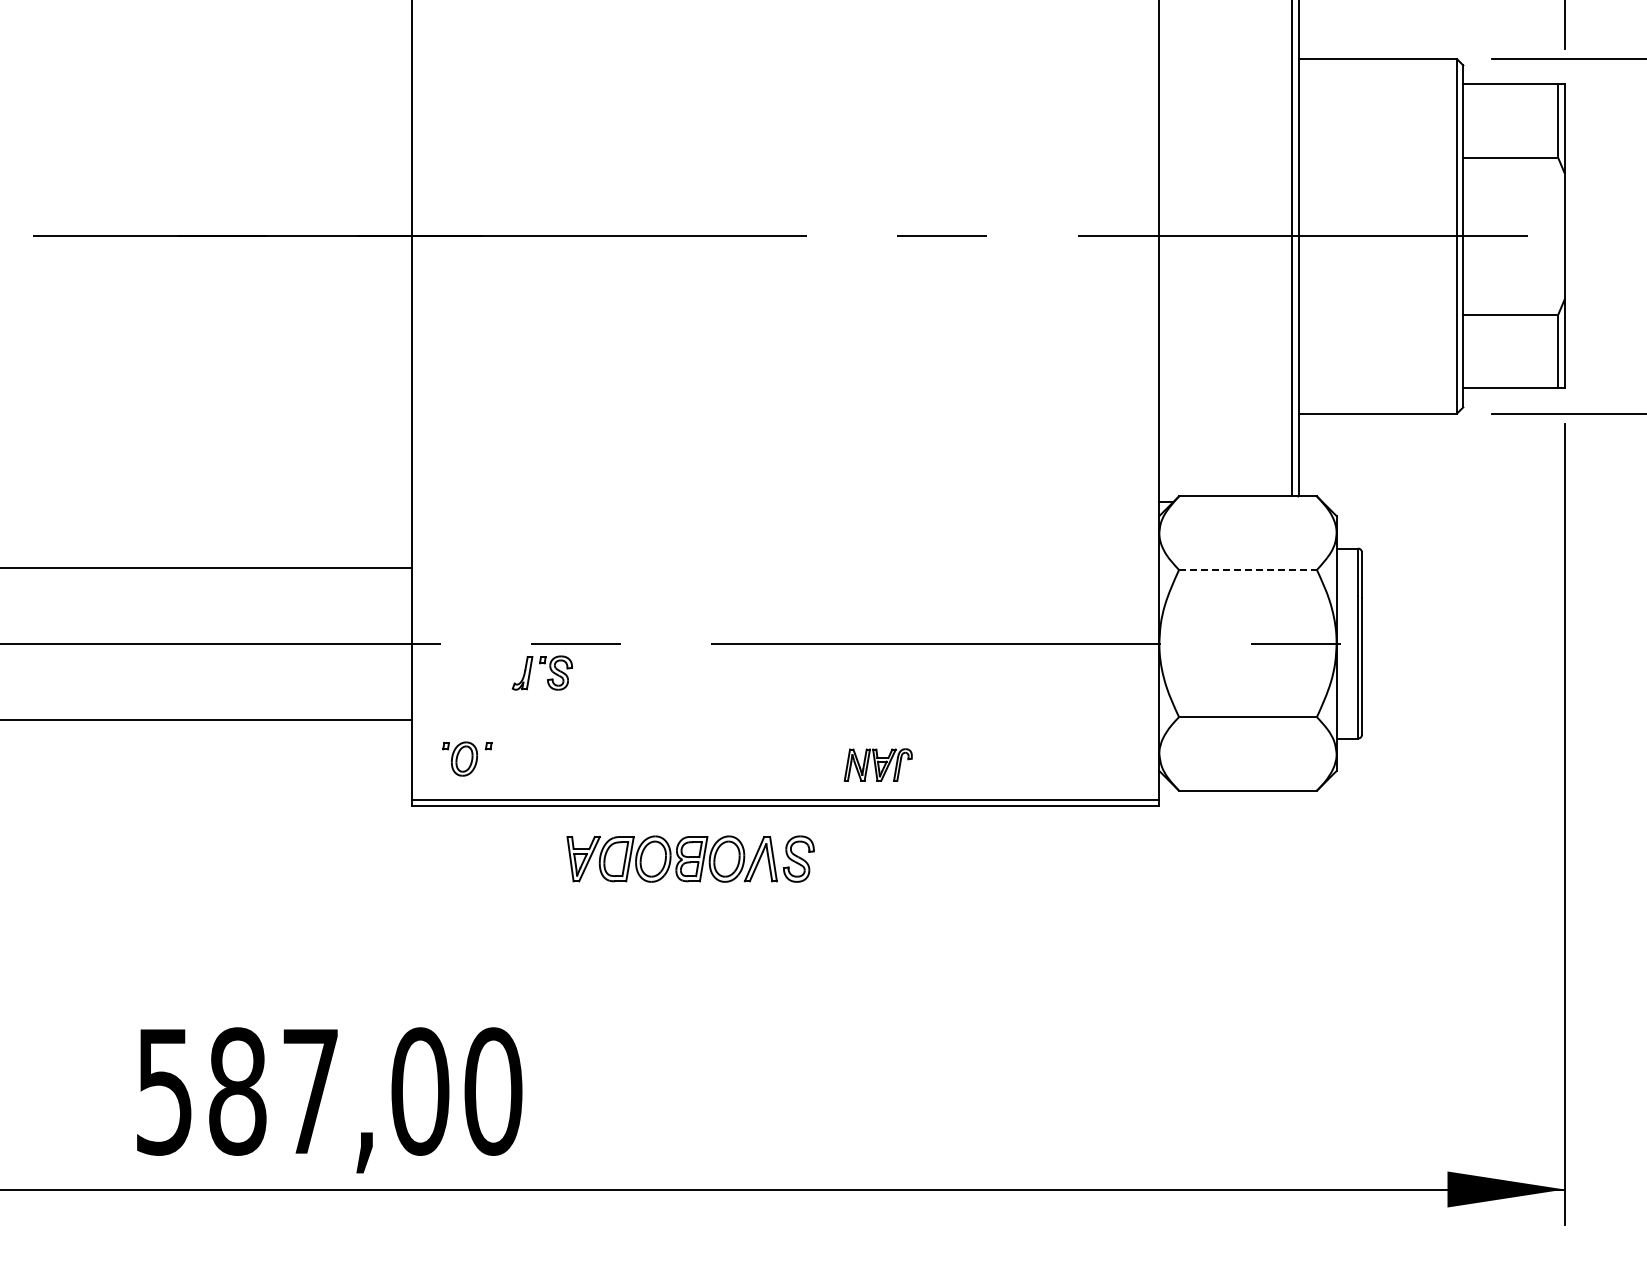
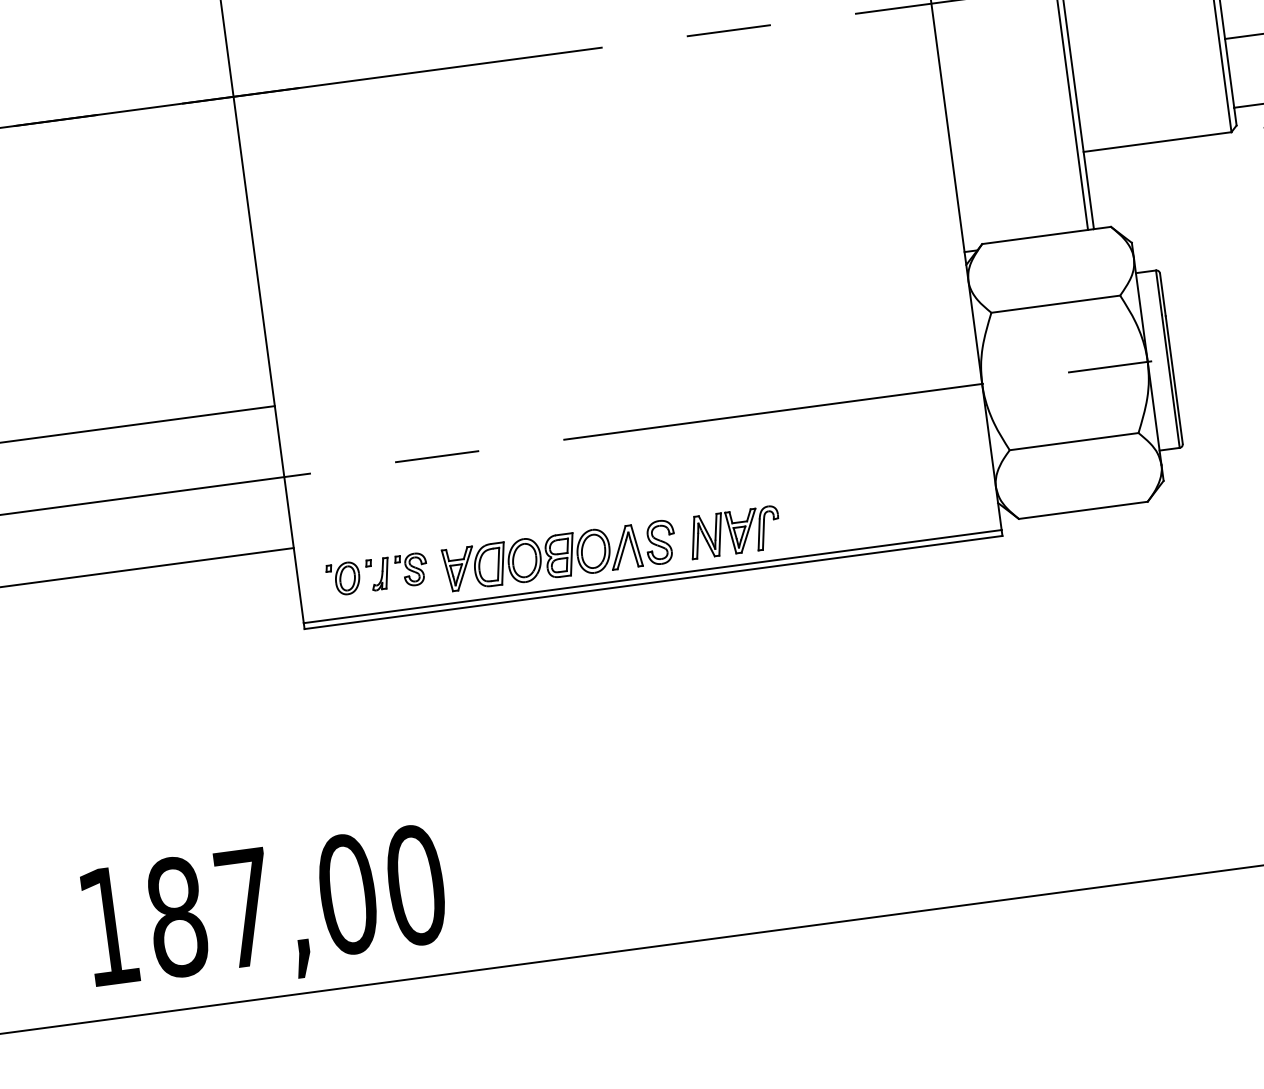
line: (1247, 569) -> (1055, 303), dashed -> solid
part: (549, 668) -> (404, 566), moved
part: (878, 764) -> (734, 531), size x1.43
part: (690, 858) -> (559, 555), moved
text: (164, 1092) -> (109, 927), 587,00 -> 187,00

